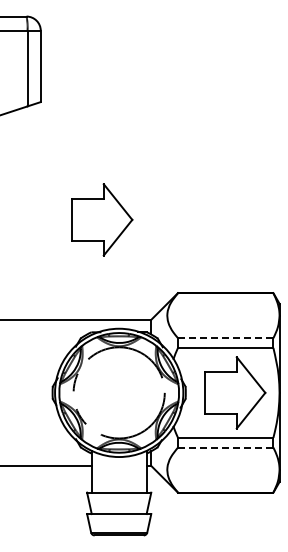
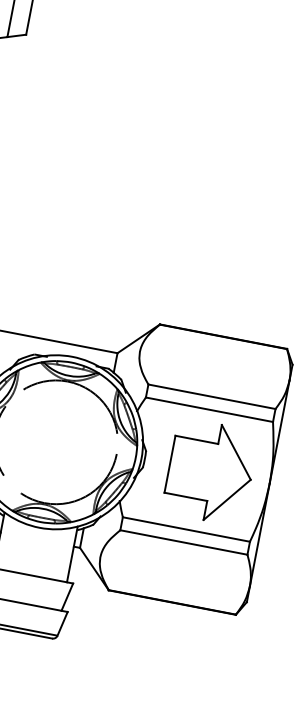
part: (102, 219) -> (78, 207), removed
line: (225, 338) -> (211, 397), dashed -> solid
line: (225, 447) -> (183, 542), dashed -> solid

